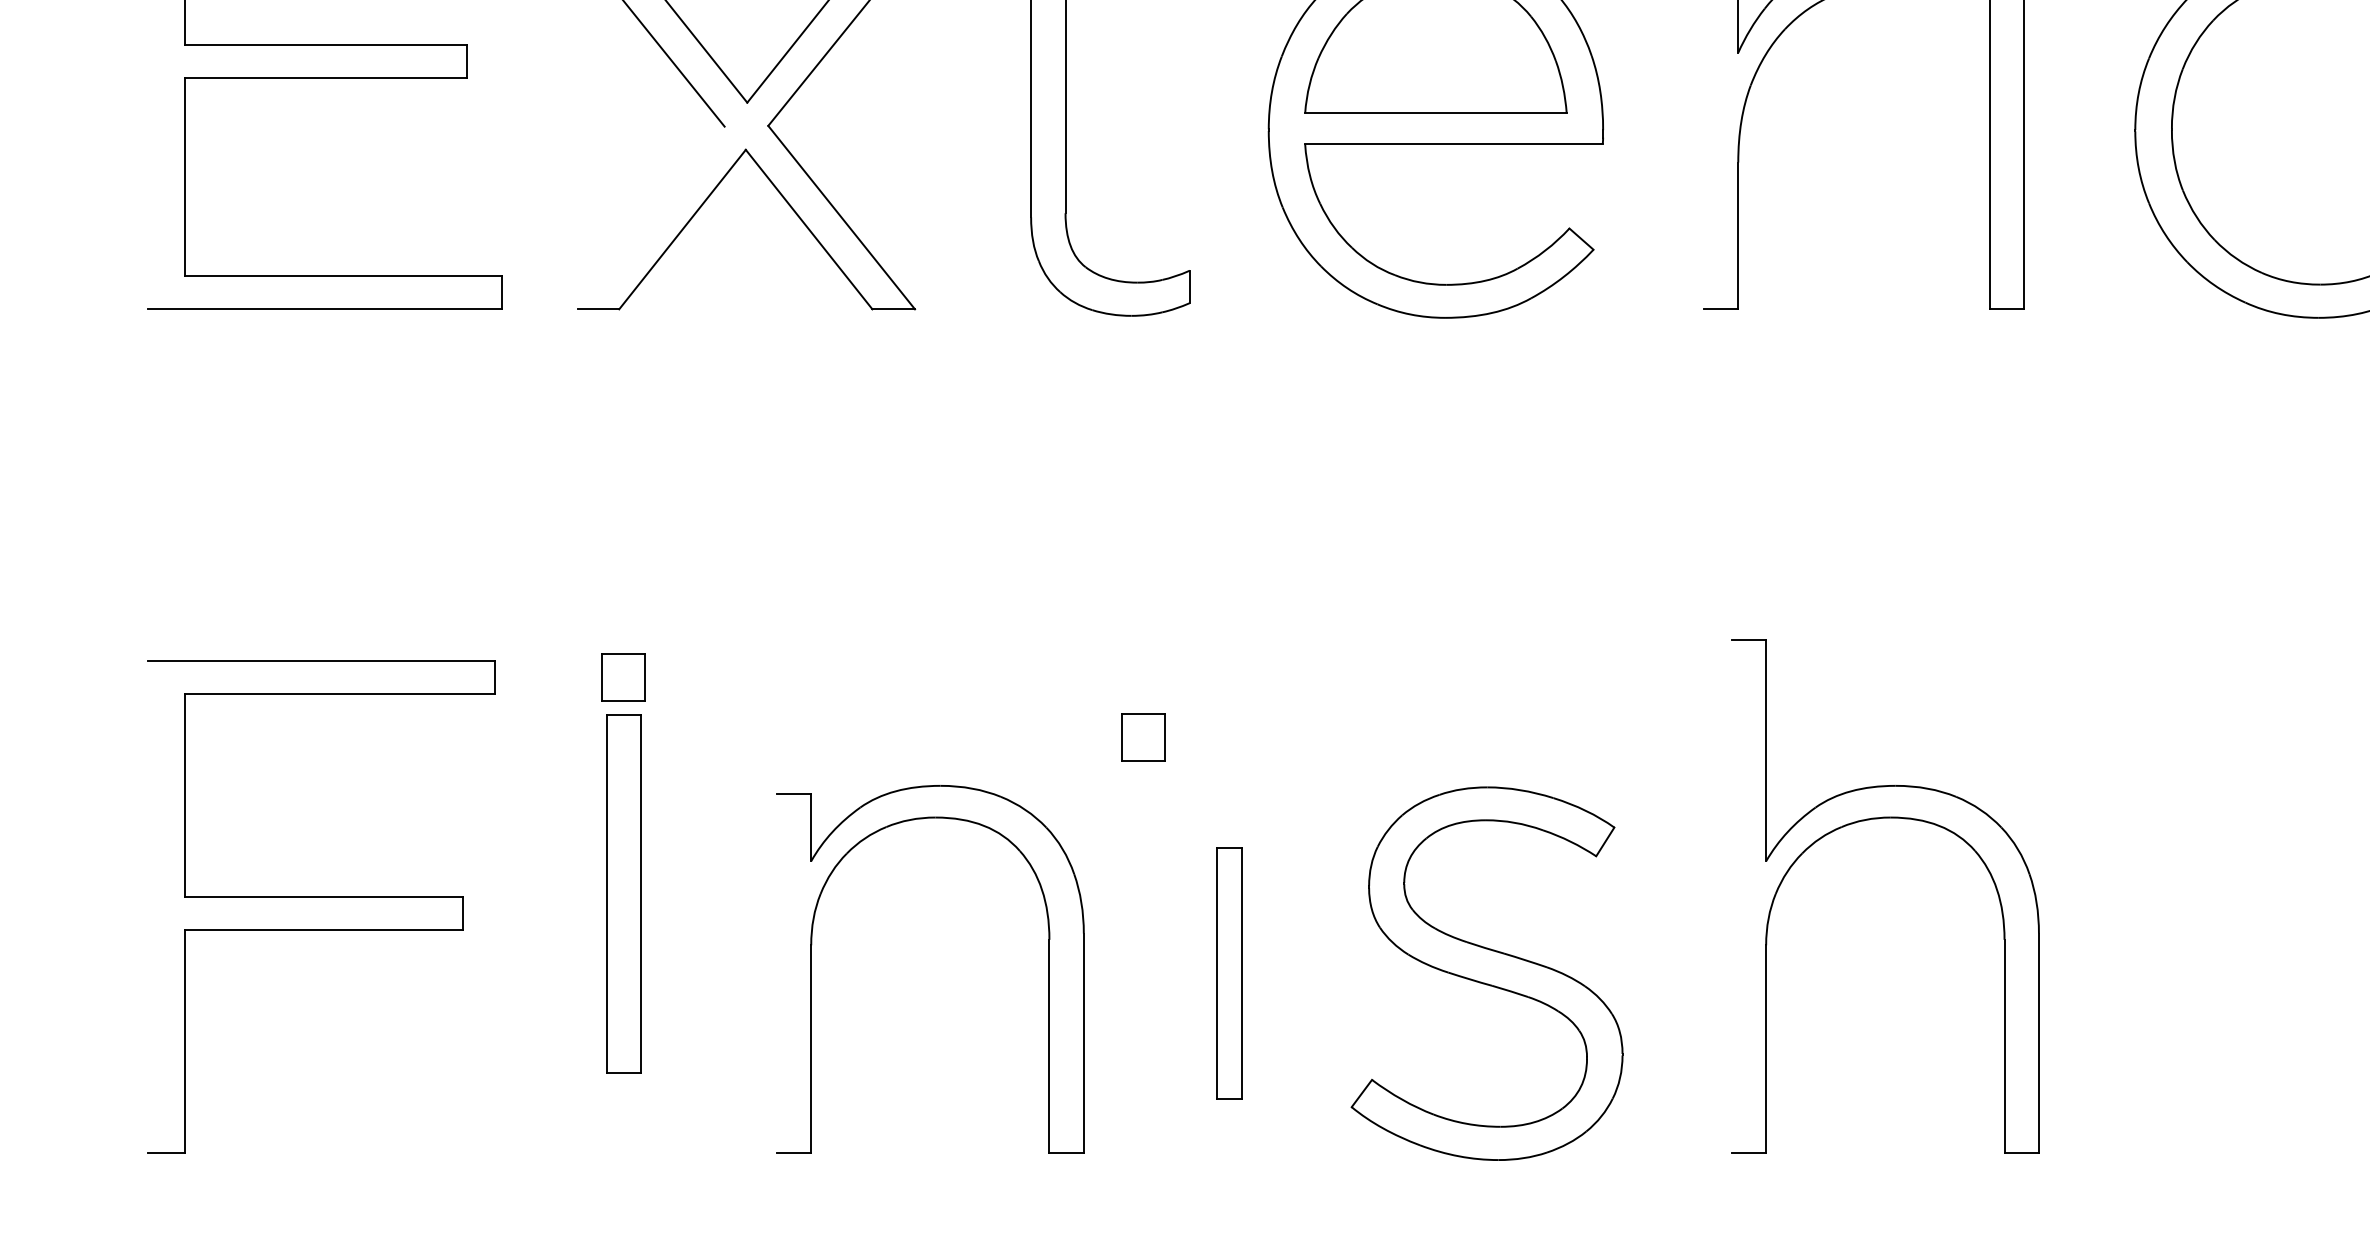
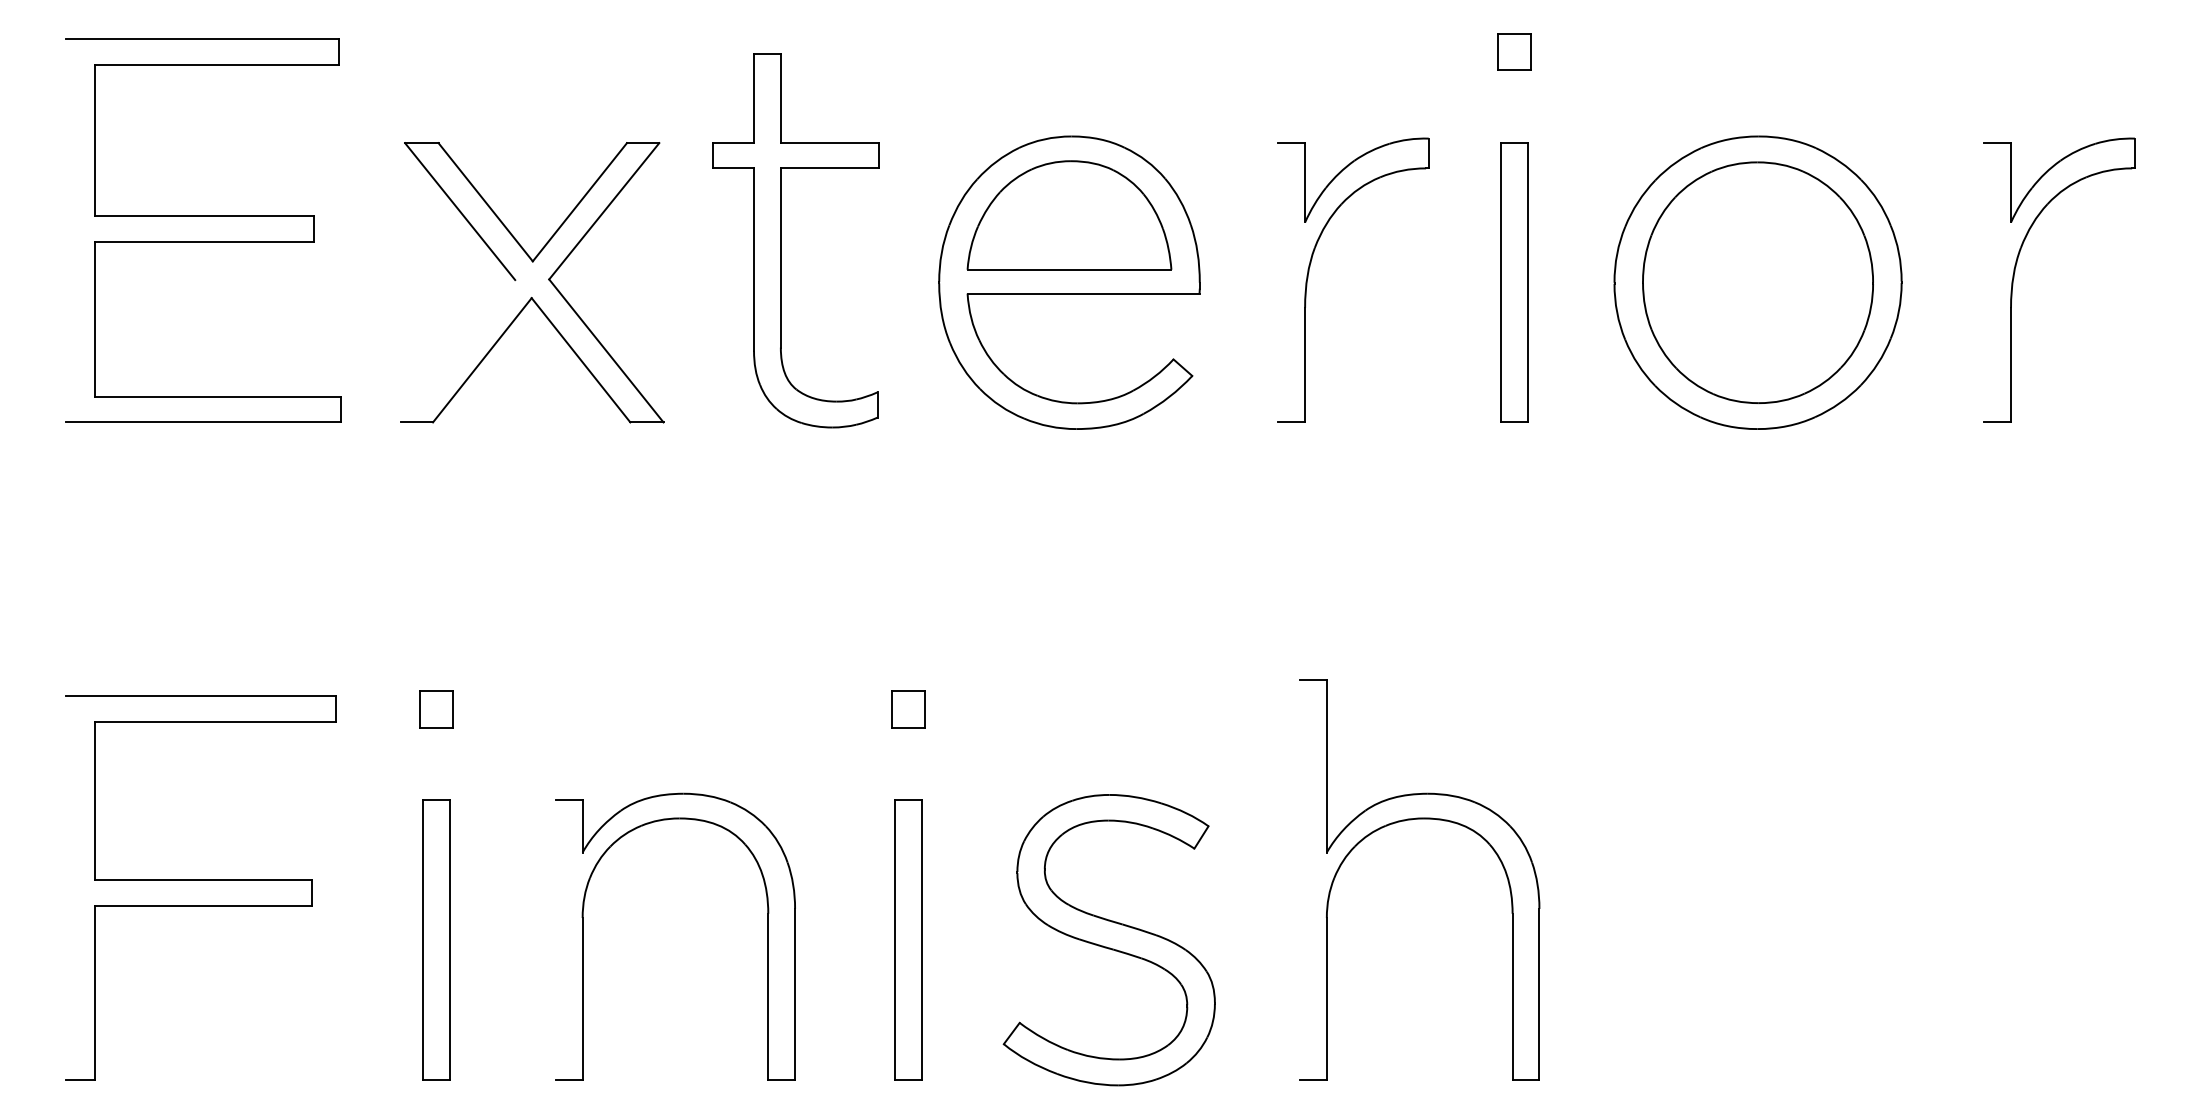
part: (1143, 738) -> (908, 709), moved
part: (623, 893) -> (436, 939), moved
part: (1229, 972) -> (908, 939), size x1.43

